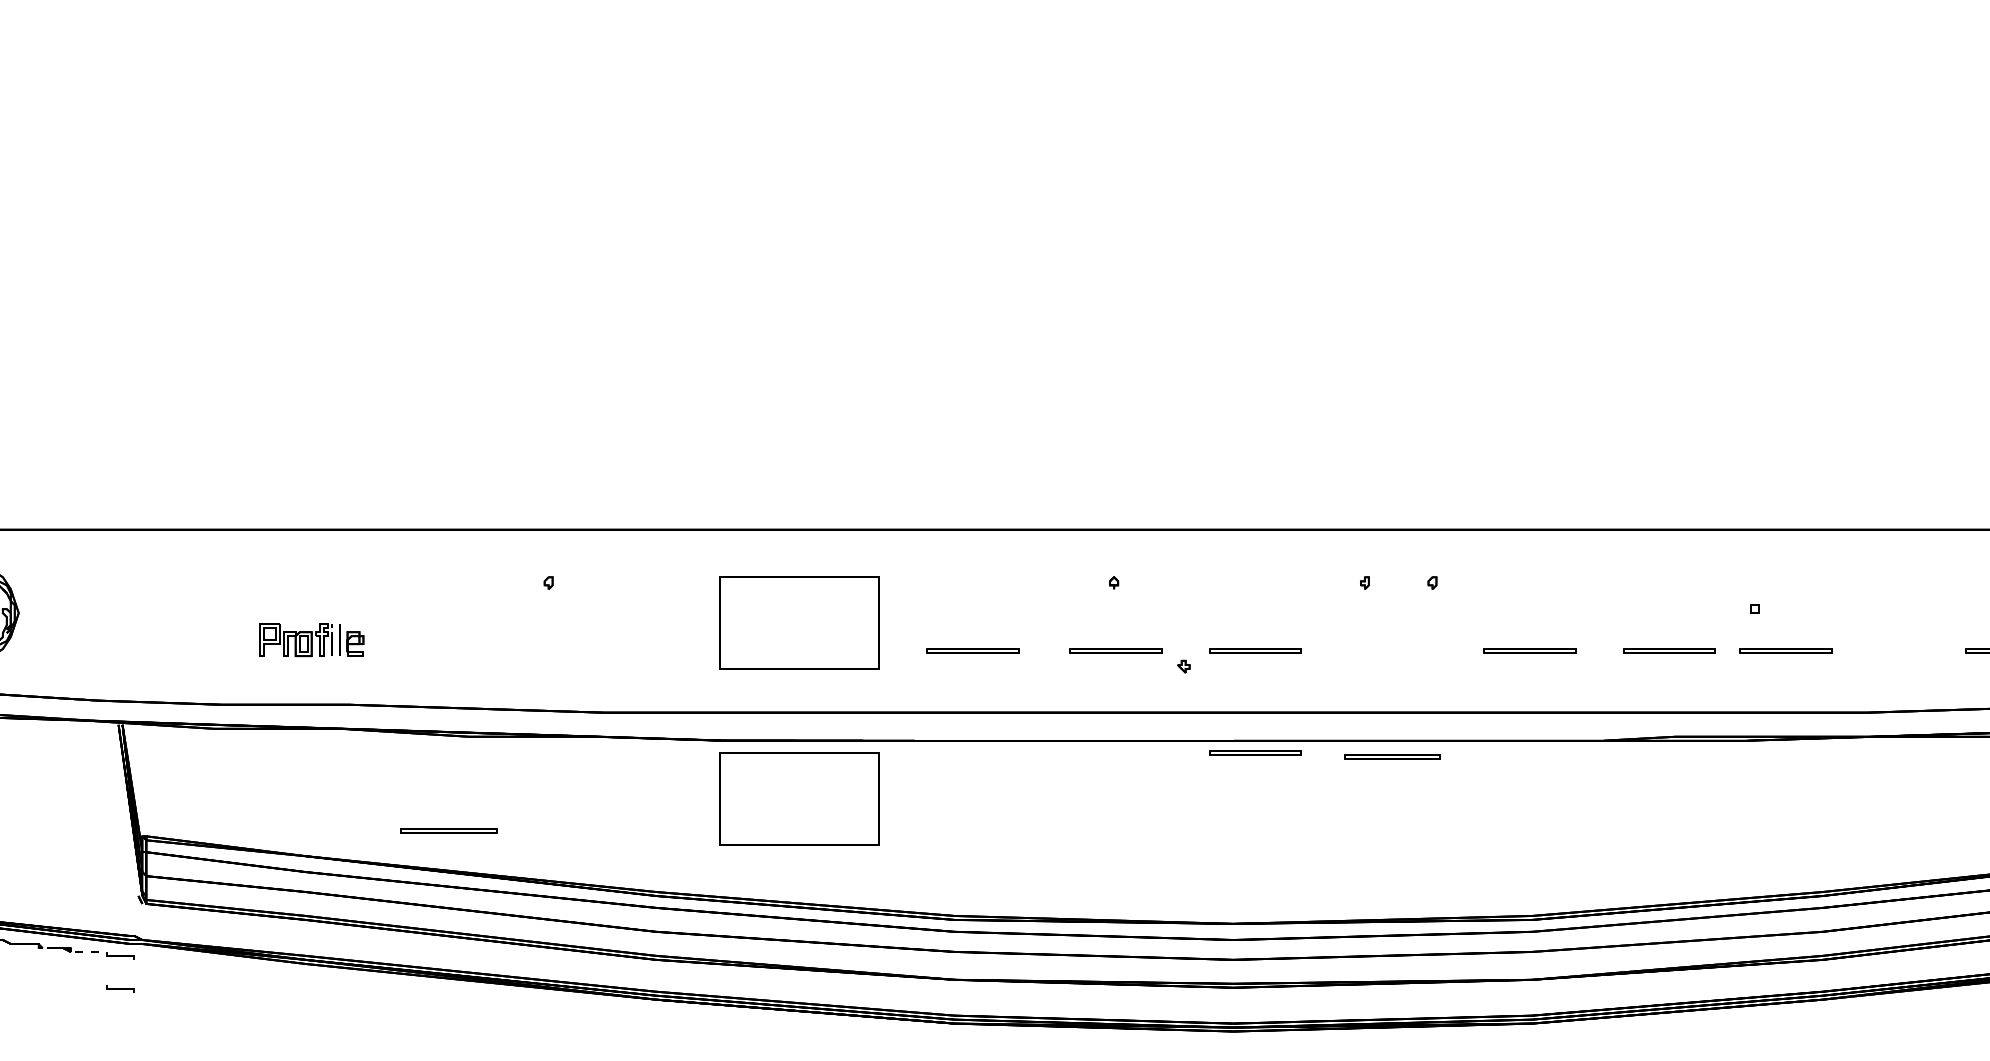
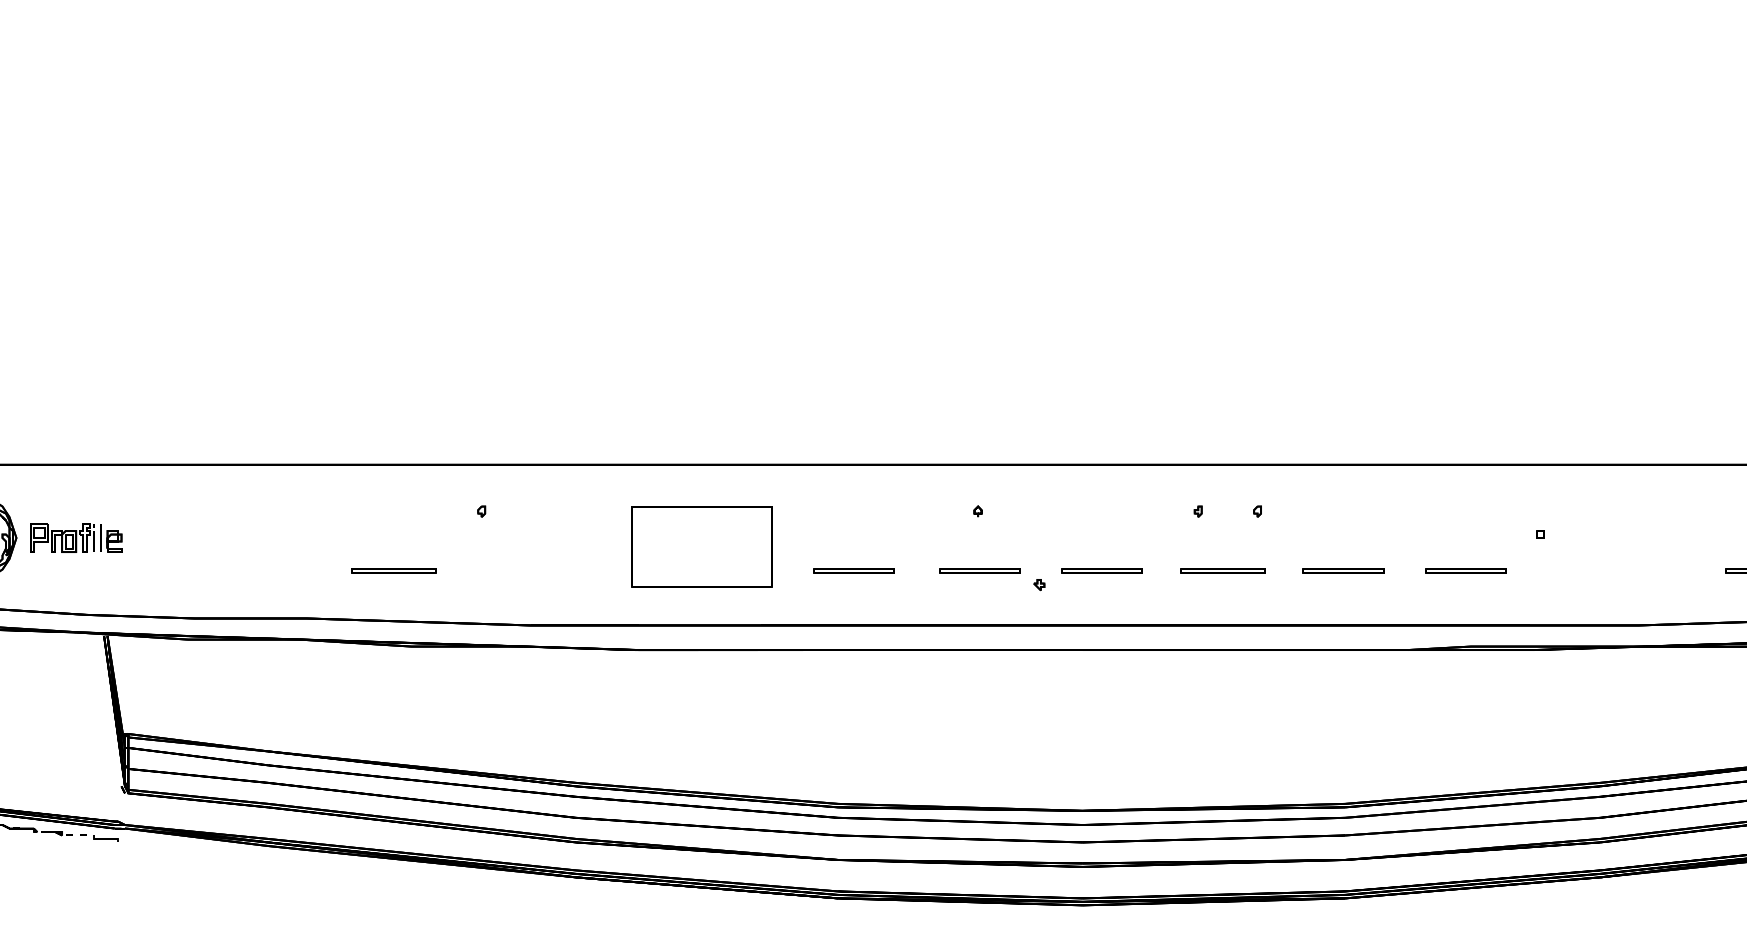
part: (311, 640) -> (75, 538), moved
part: (1785, 650) -> (1567, 570), removed
part: (1255, 752) -> (1102, 660), removed
part: (1392, 756) -> (1222, 570), moved
part: (799, 798) -> (701, 700), removed
part: (448, 830) -> (393, 570), moved
part: (120, 988) -> (105, 867), removed

